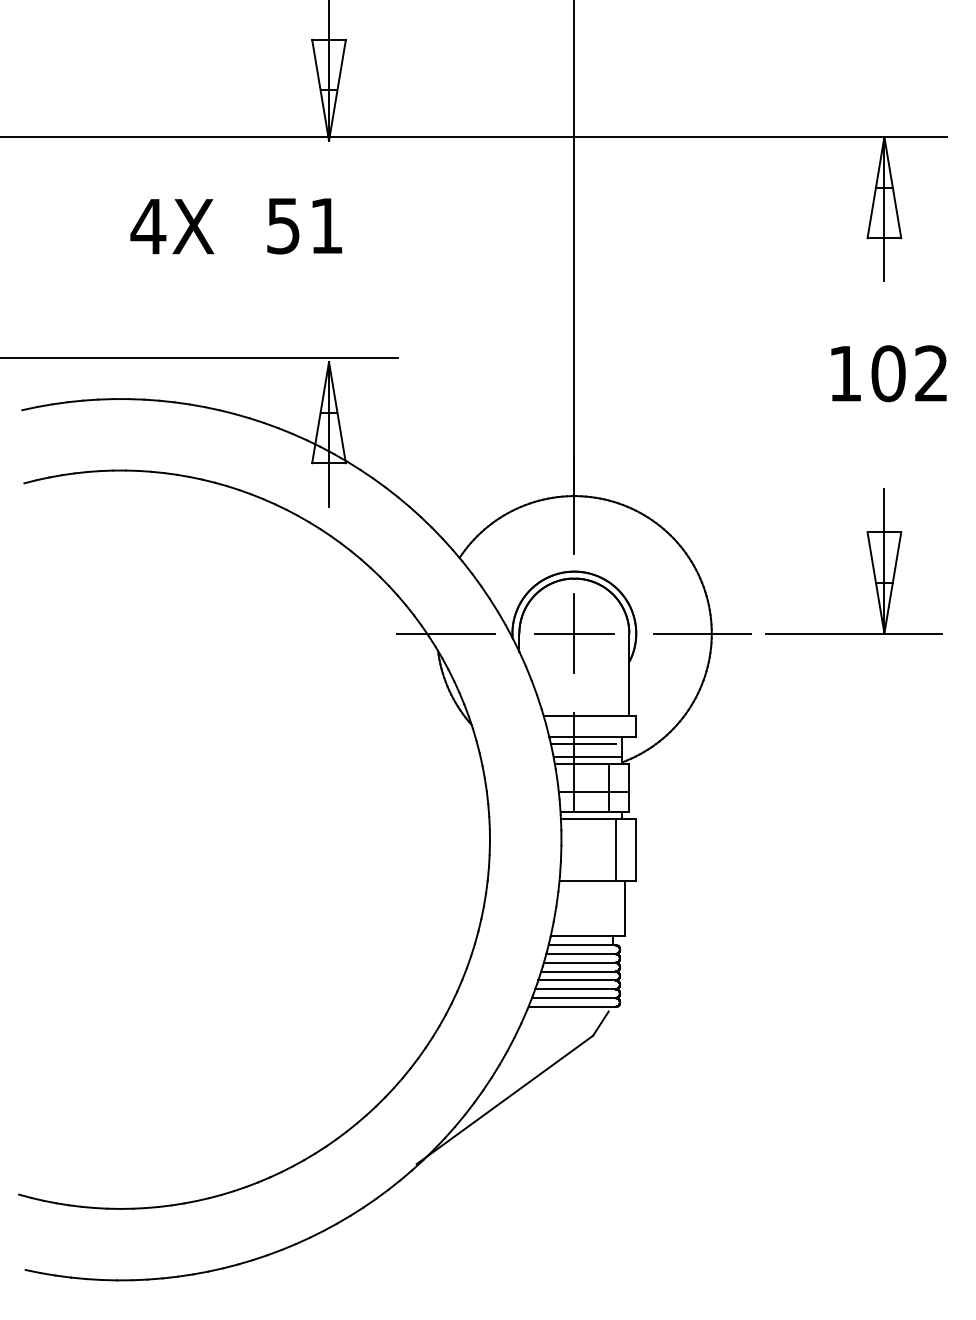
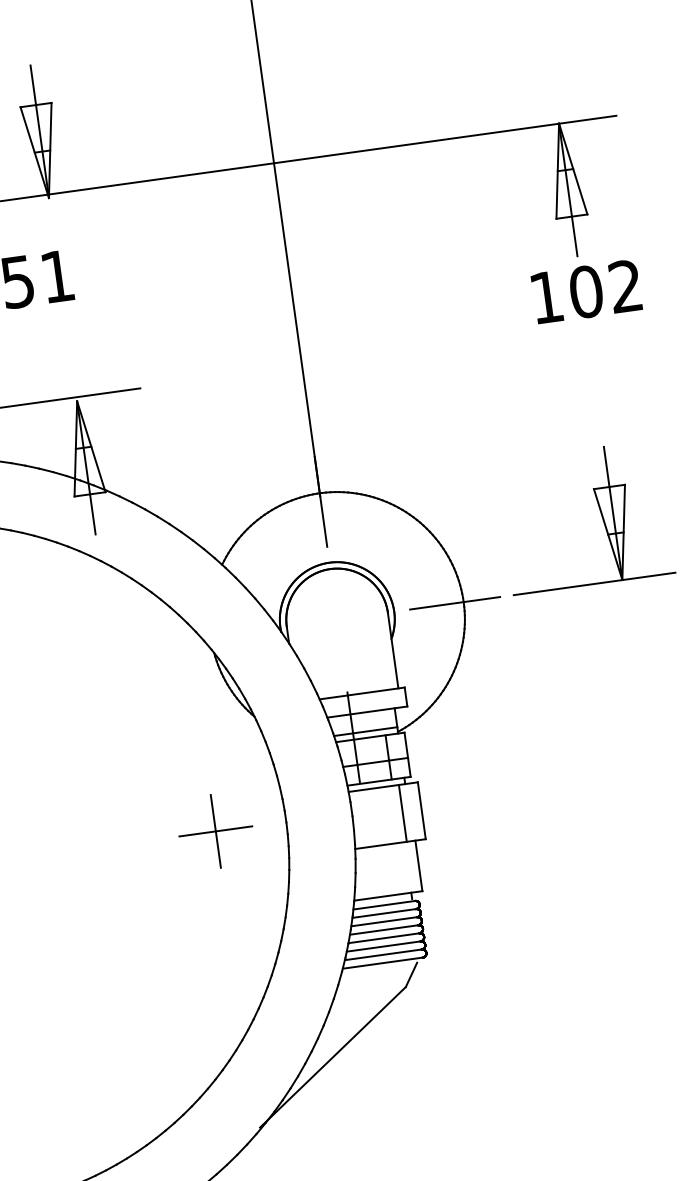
text: (888, 373) -> (586, 291), moved
line: (446, 633) -> (219, 635), removed
part: (574, 633) -> (215, 831), moved
line: (582, 743) -> (358, 719), removed

